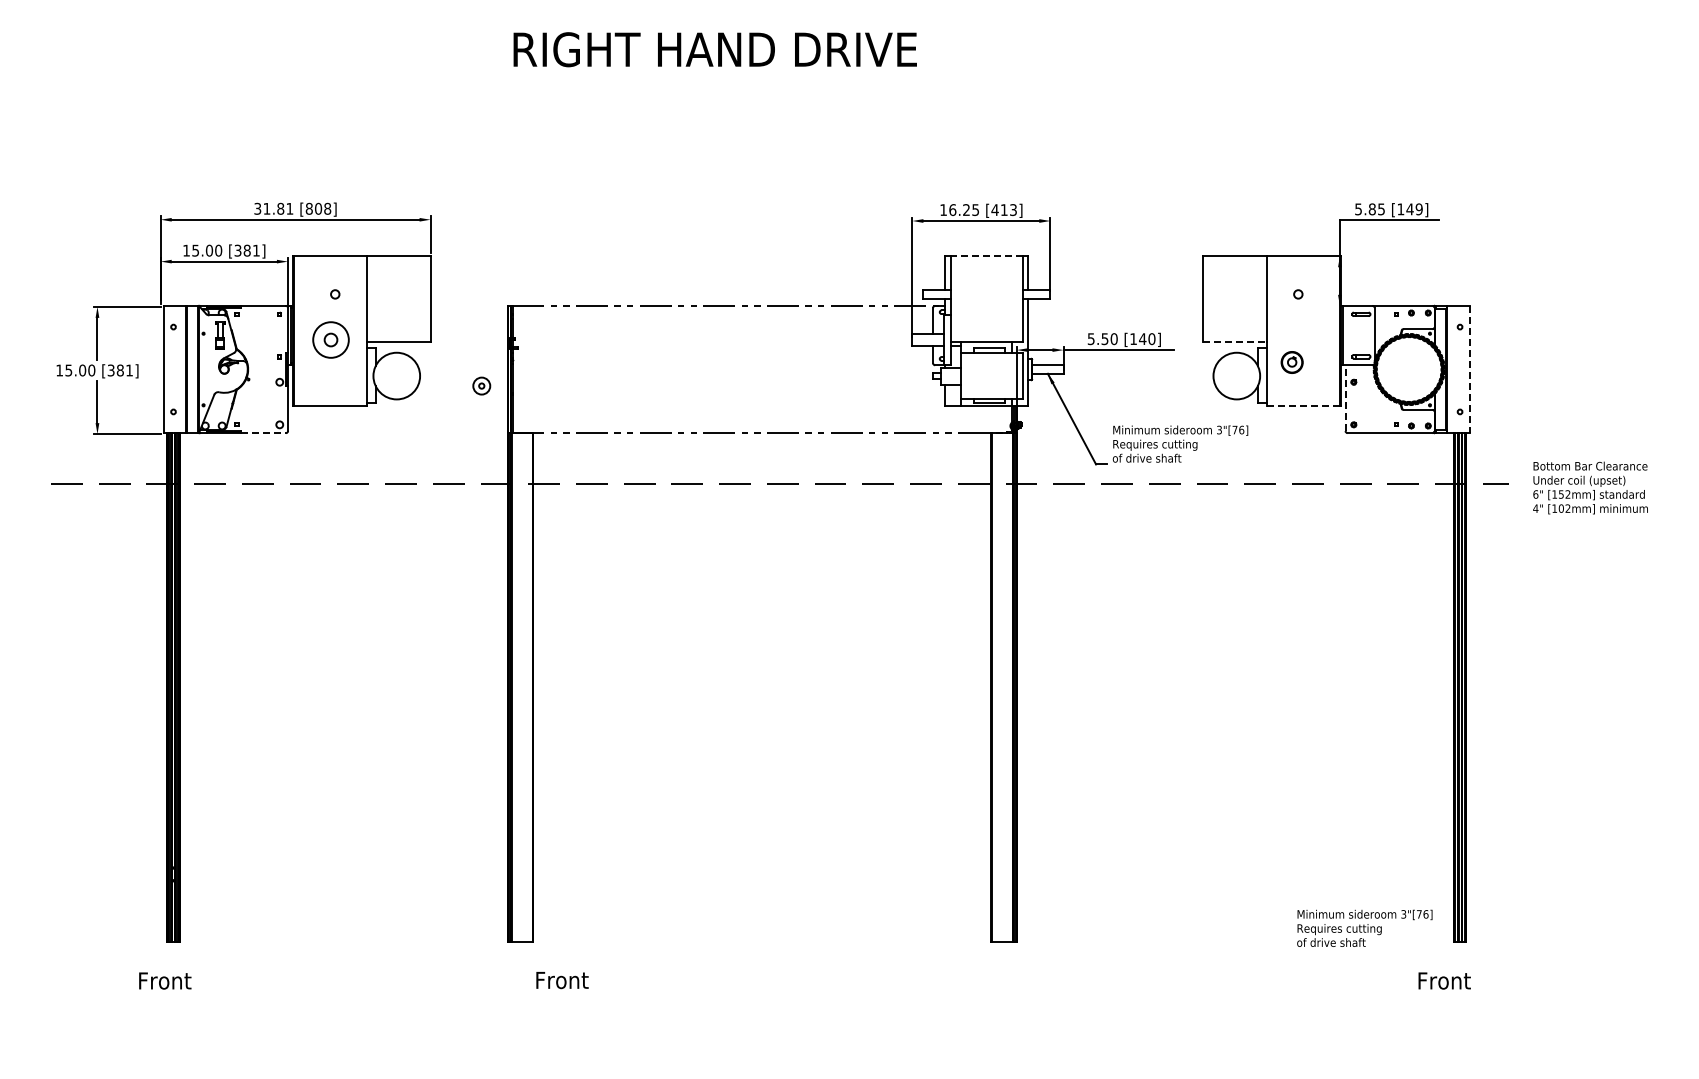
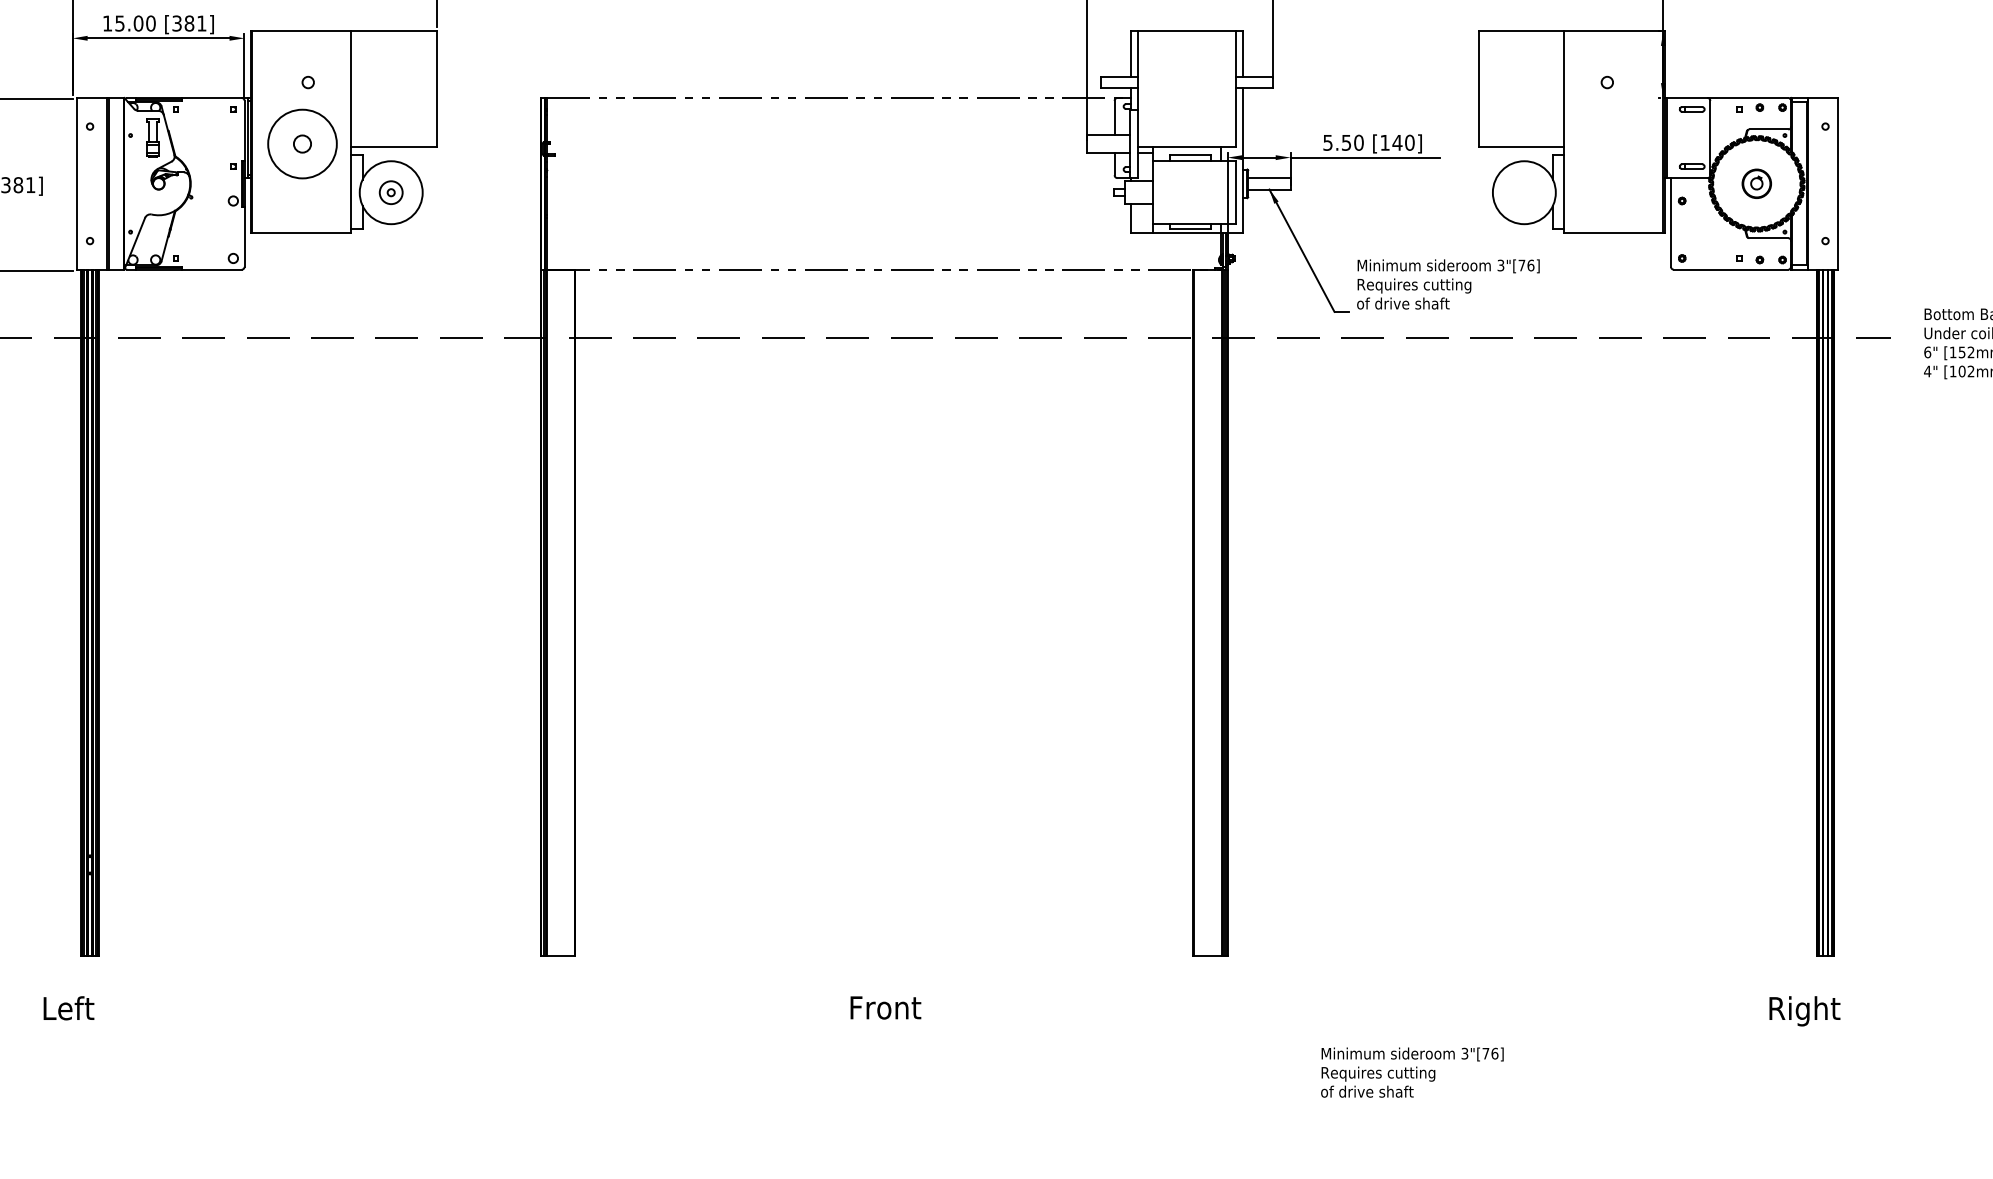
line: (986, 256) -> (1186, 31), dashed -> solid
circle: (330, 339) -> (301, 143), size x1.43
line: (1234, 342) -> (1521, 147), dashed -> solid
part: (1291, 362) -> (1755, 183), moved
line: (1469, 369) -> (1838, 183), dashed -> solid
part: (481, 385) -> (390, 191), moved
line: (1345, 398) -> (1670, 222), dashed -> solid
line: (1303, 405) -> (1614, 232), dashed -> solid
line: (264, 433) -> (212, 270), dashed -> solid
text: (1364, 927) -> (1411, 1071), moved
text: (166, 980) -> (80, 1007), Front -> Left
text: (562, 980) -> (885, 1007), moved
text: (1445, 982) -> (1805, 1010), Front -> Right

